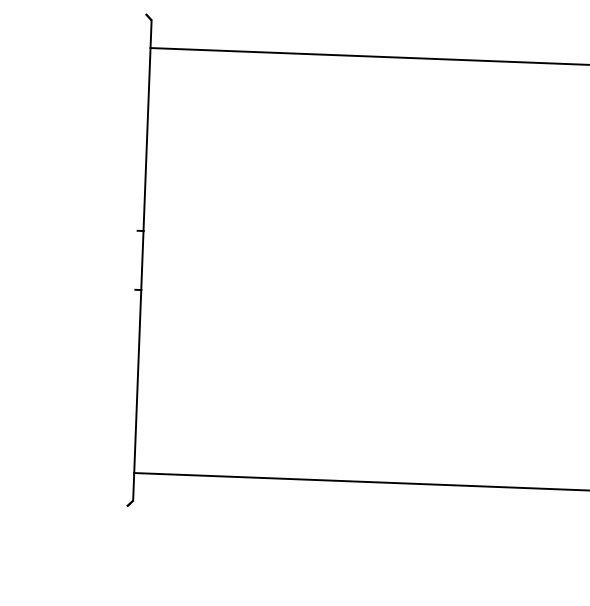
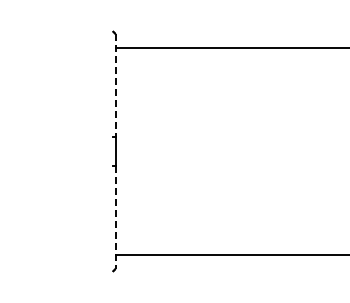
line: (147, 127) -> (115, 86), solid -> dashed
line: (136, 395) -> (115, 217), solid -> dashed

